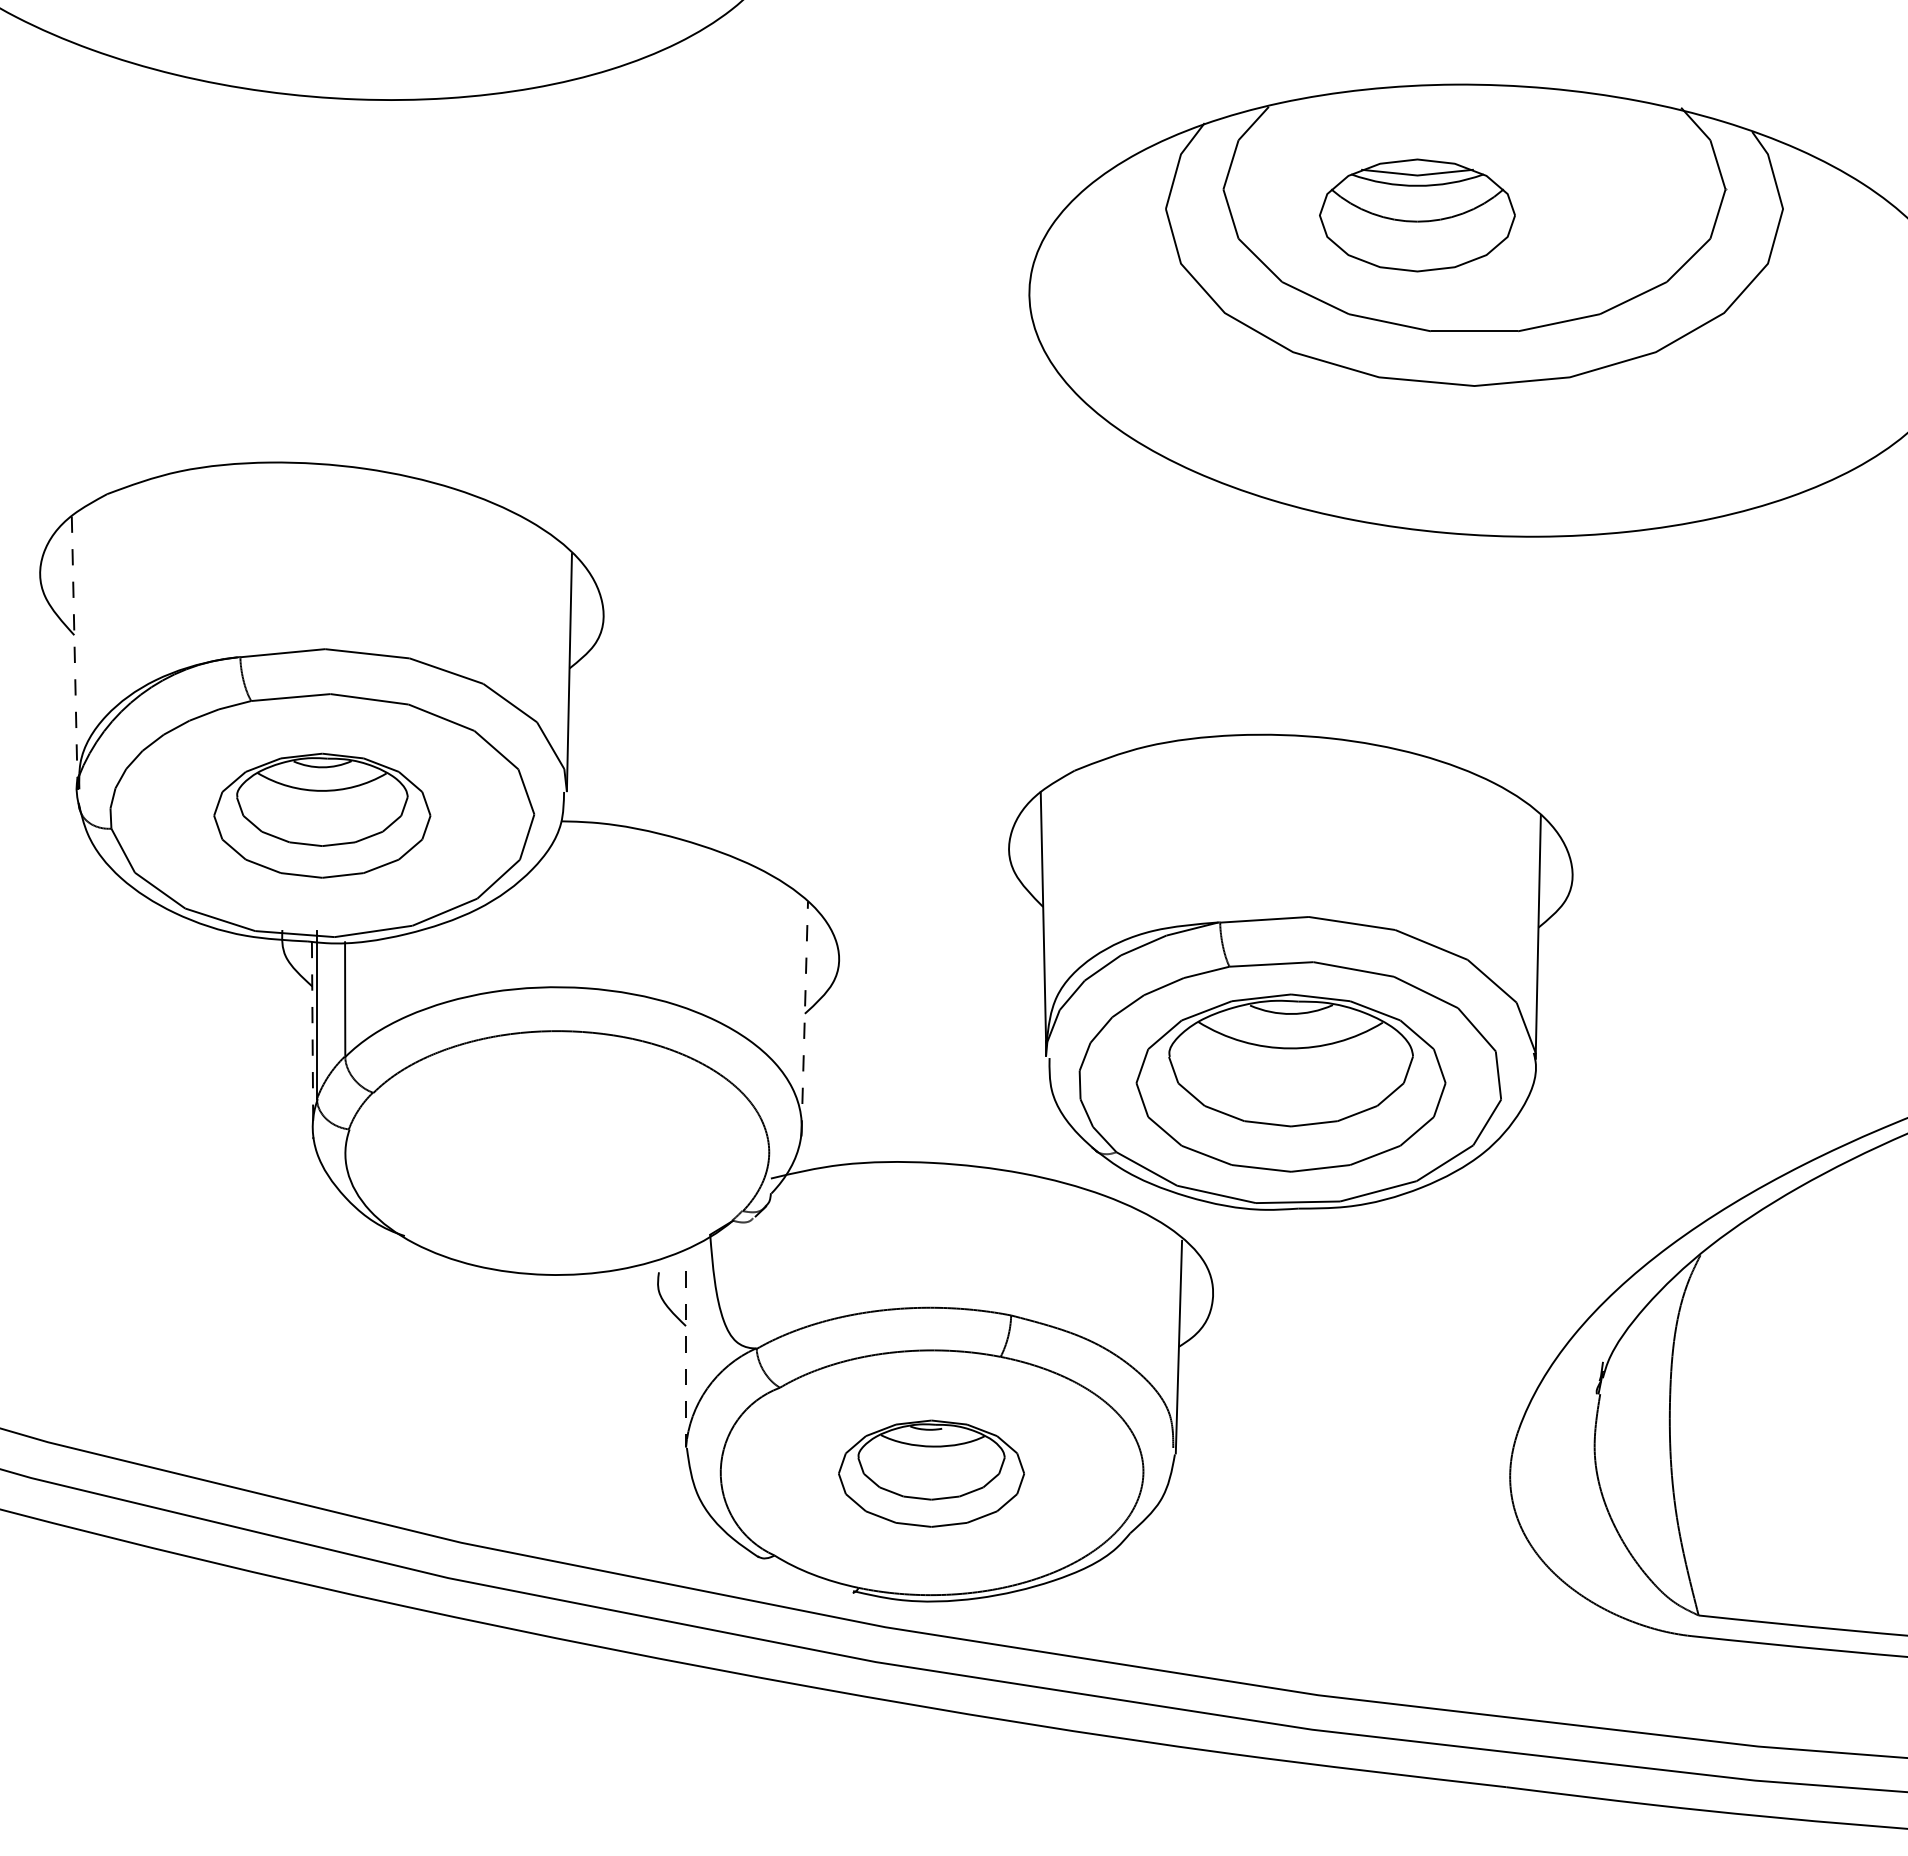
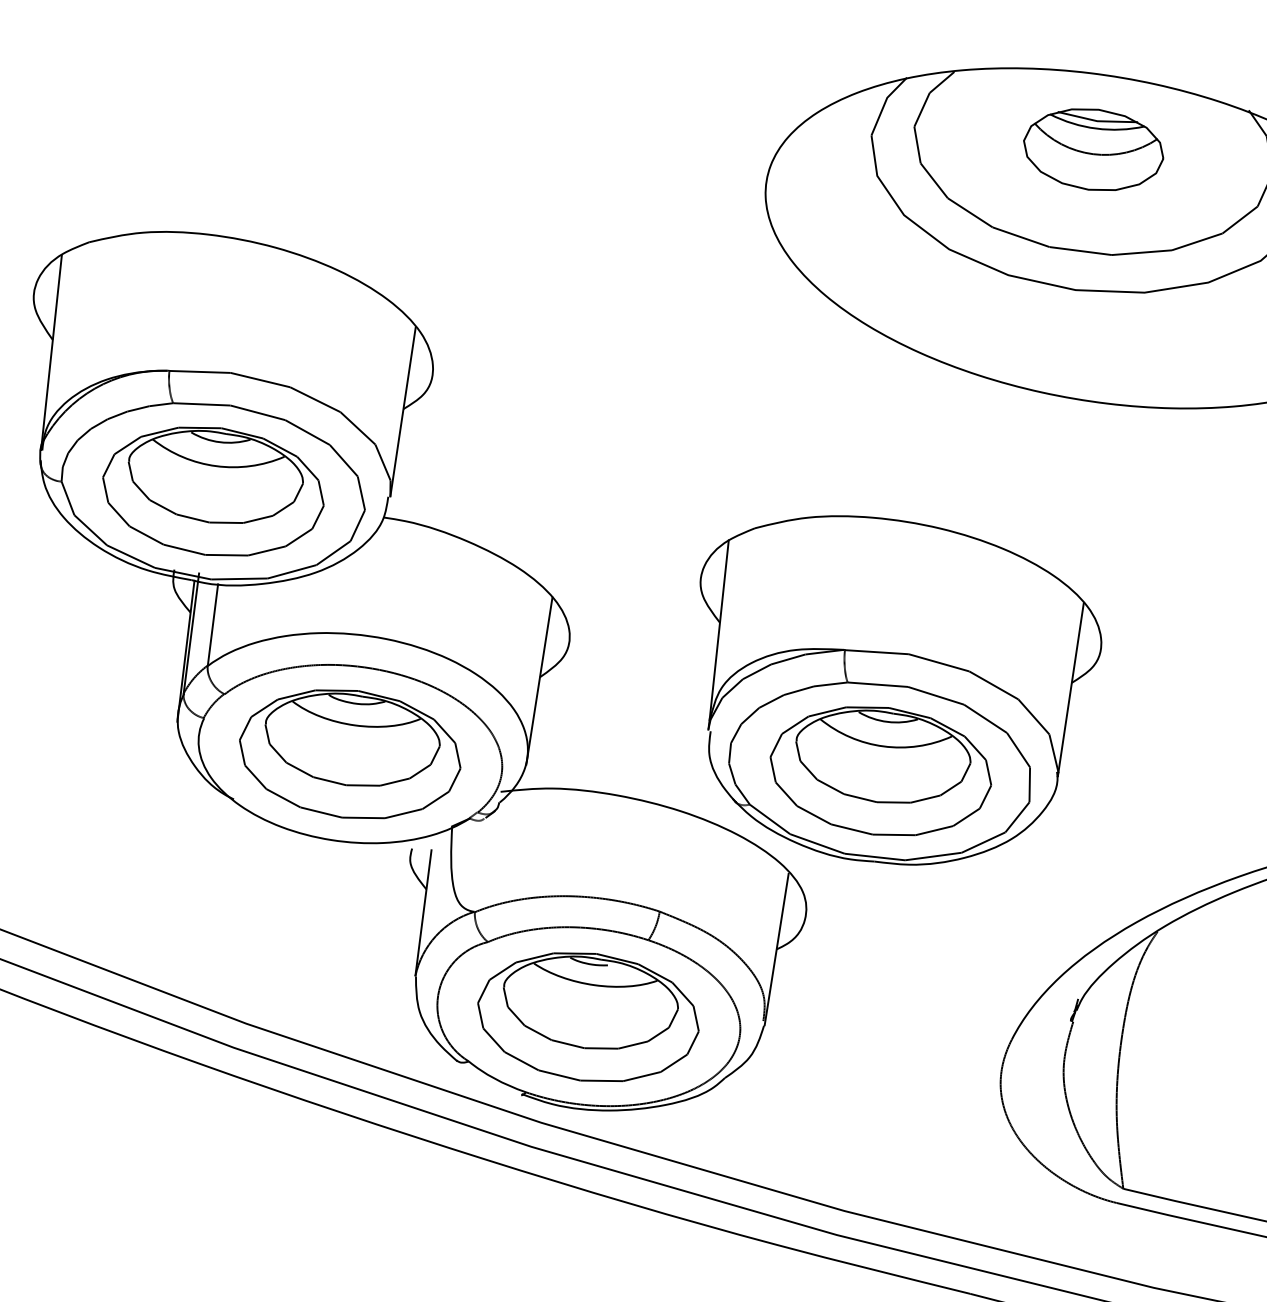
part: (1417, 215) -> (1093, 149), moved
line: (74, 652) -> (51, 352), dashed -> solid
part: (322, 815) -> (213, 491), size x1.43
line: (804, 1018) -> (539, 680), dashed -> solid
line: (312, 1040) -> (185, 651), dashed -> solid
part: (556, 1152) -> (349, 753), added
line: (686, 1358) -> (423, 912), dashed -> solid
part: (931, 1473) -> (588, 1017), size x1.67

